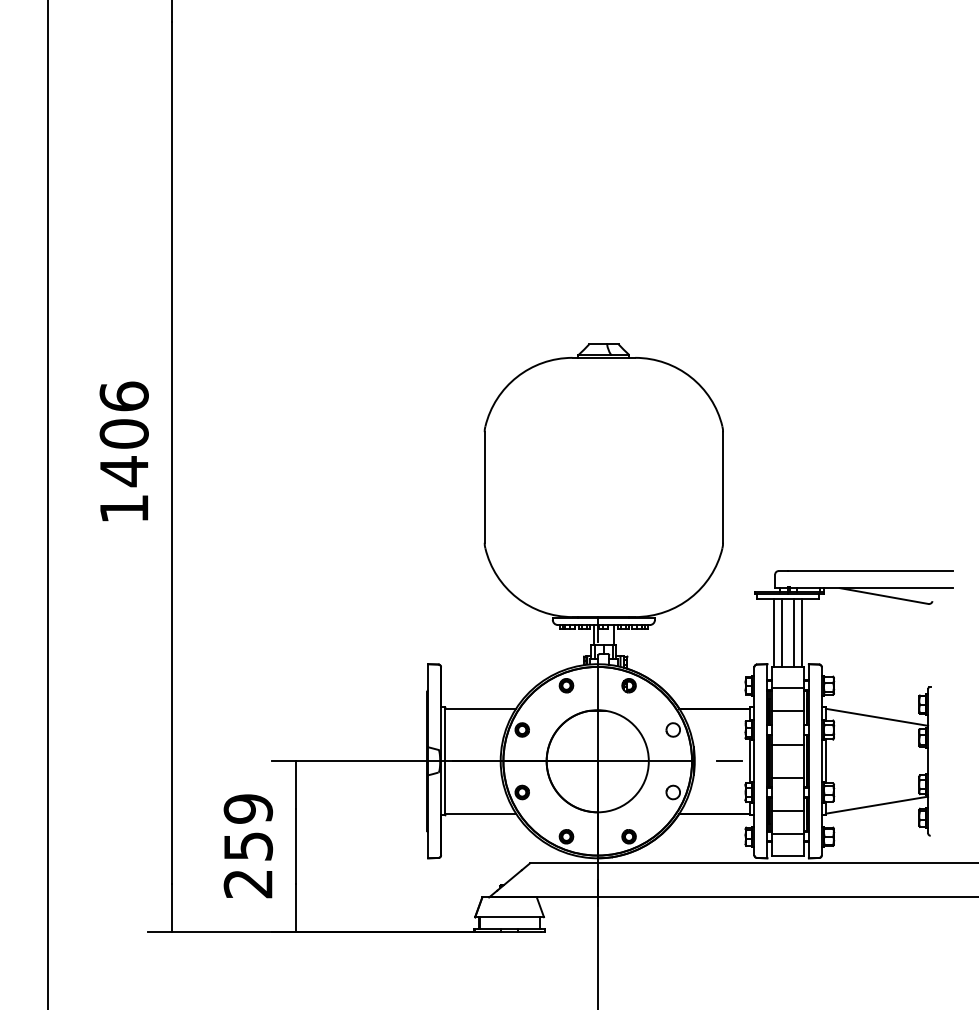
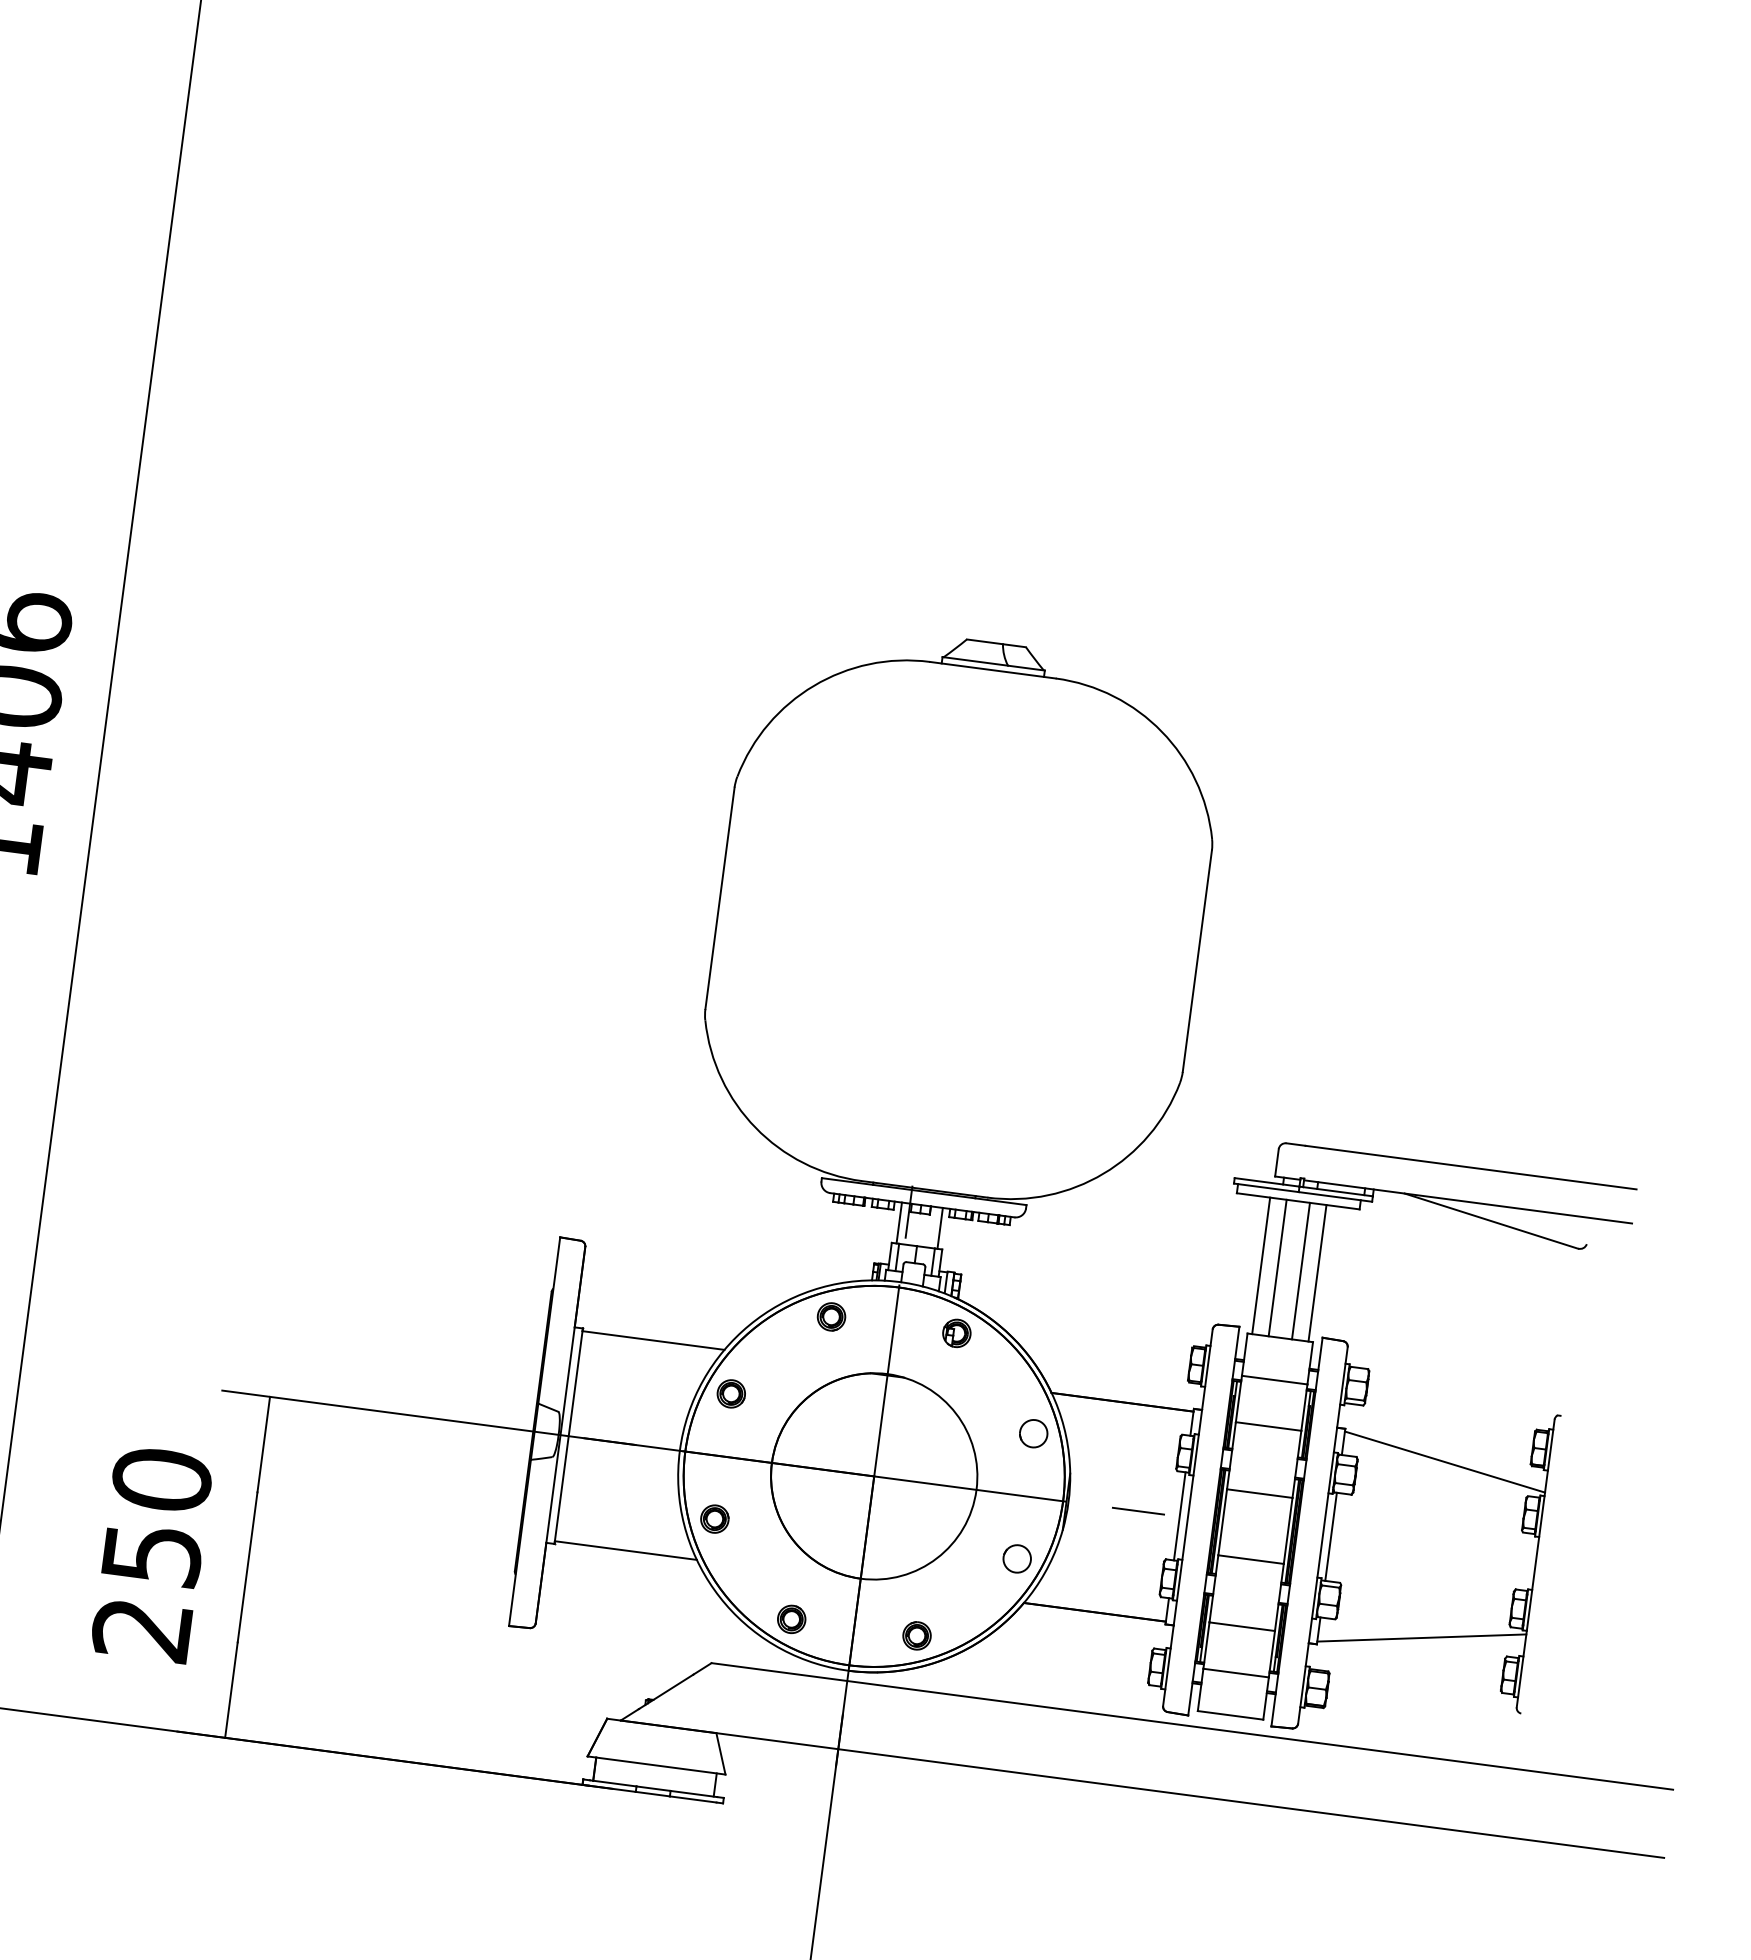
text: (248, 808) -> (162, 1478), 259 -> 250

